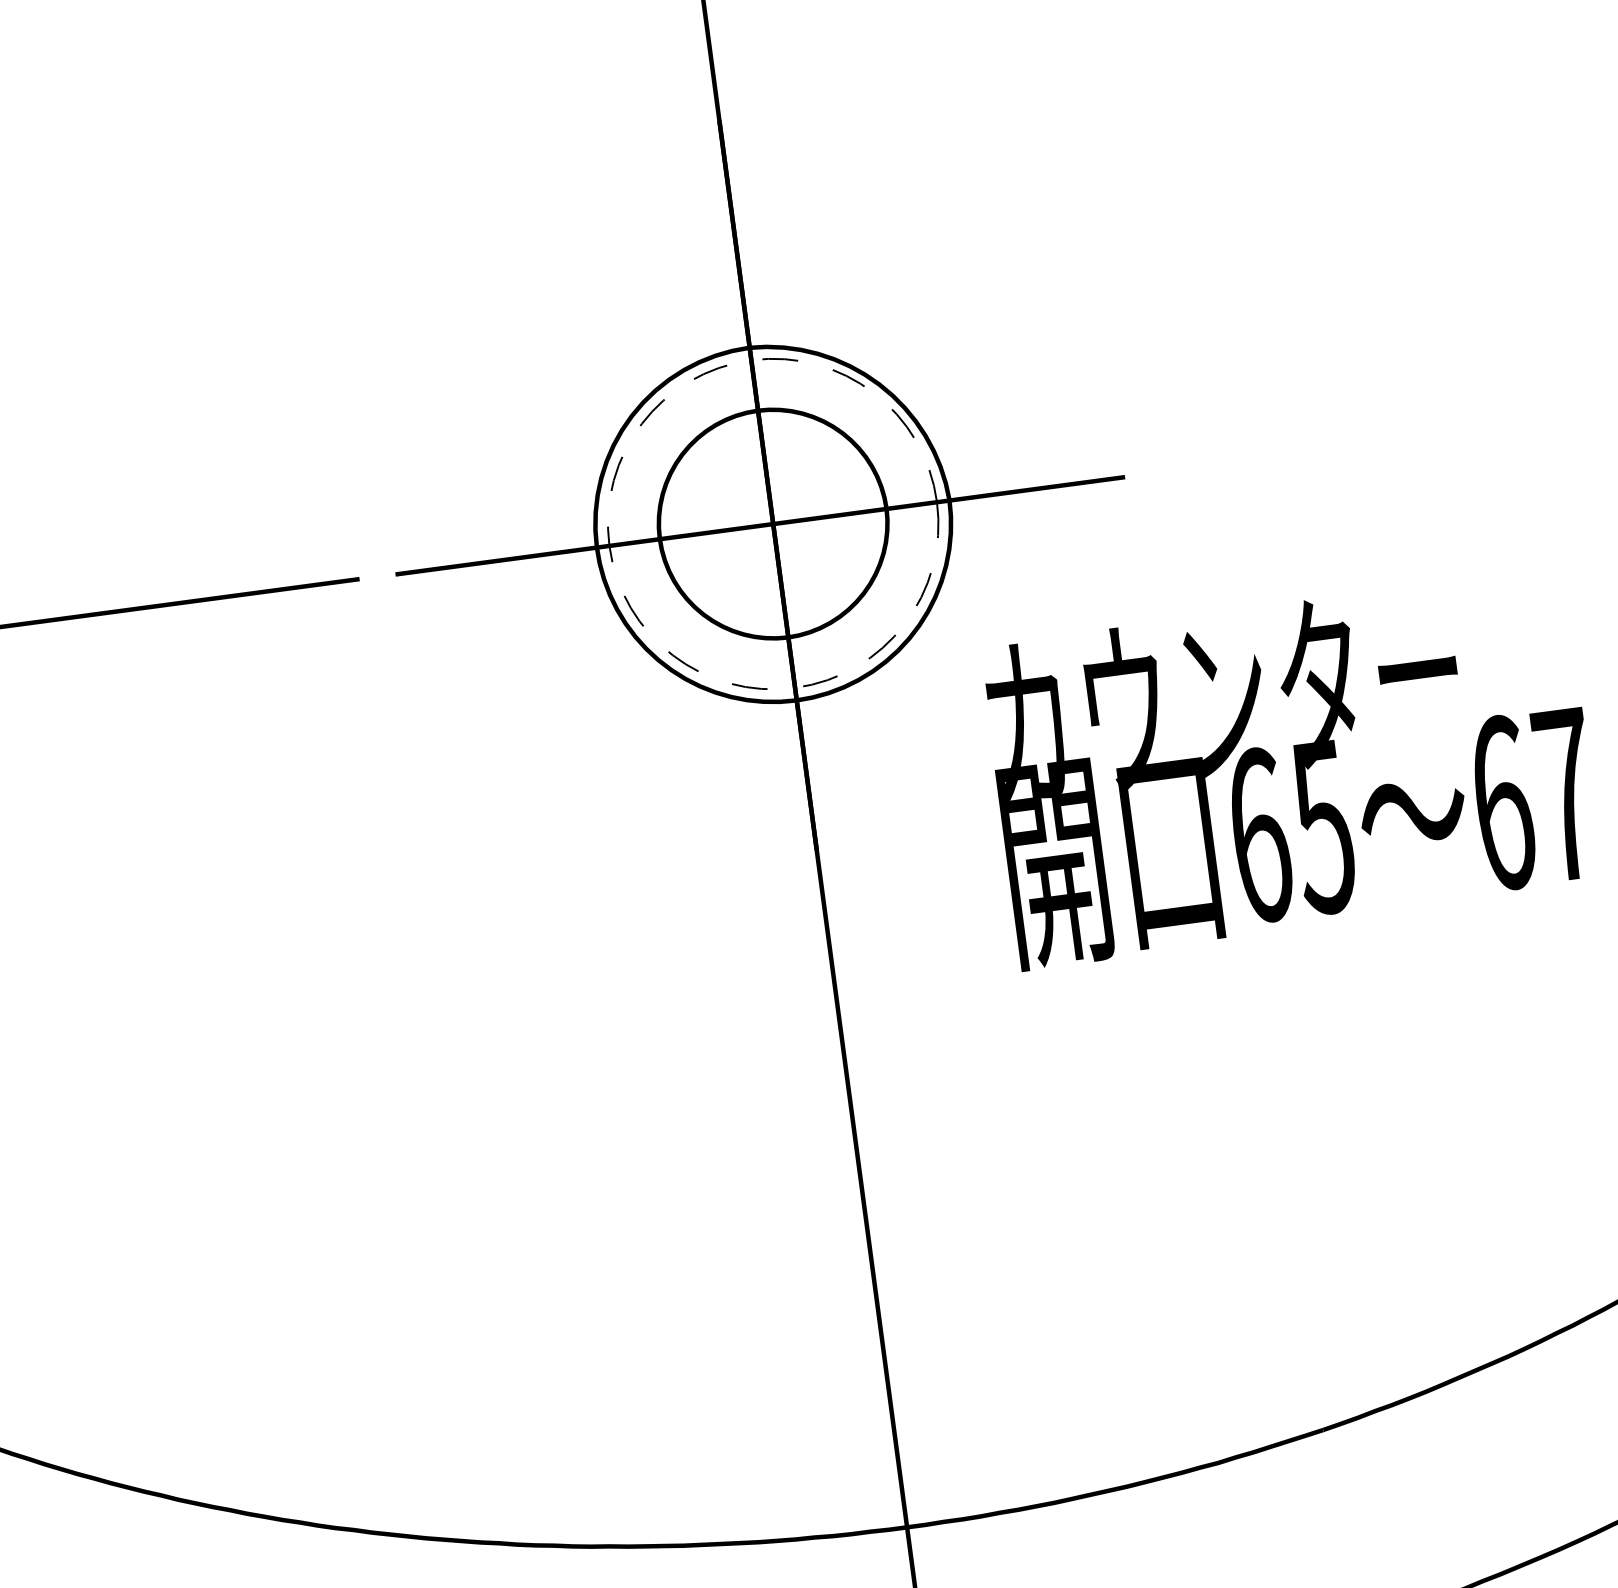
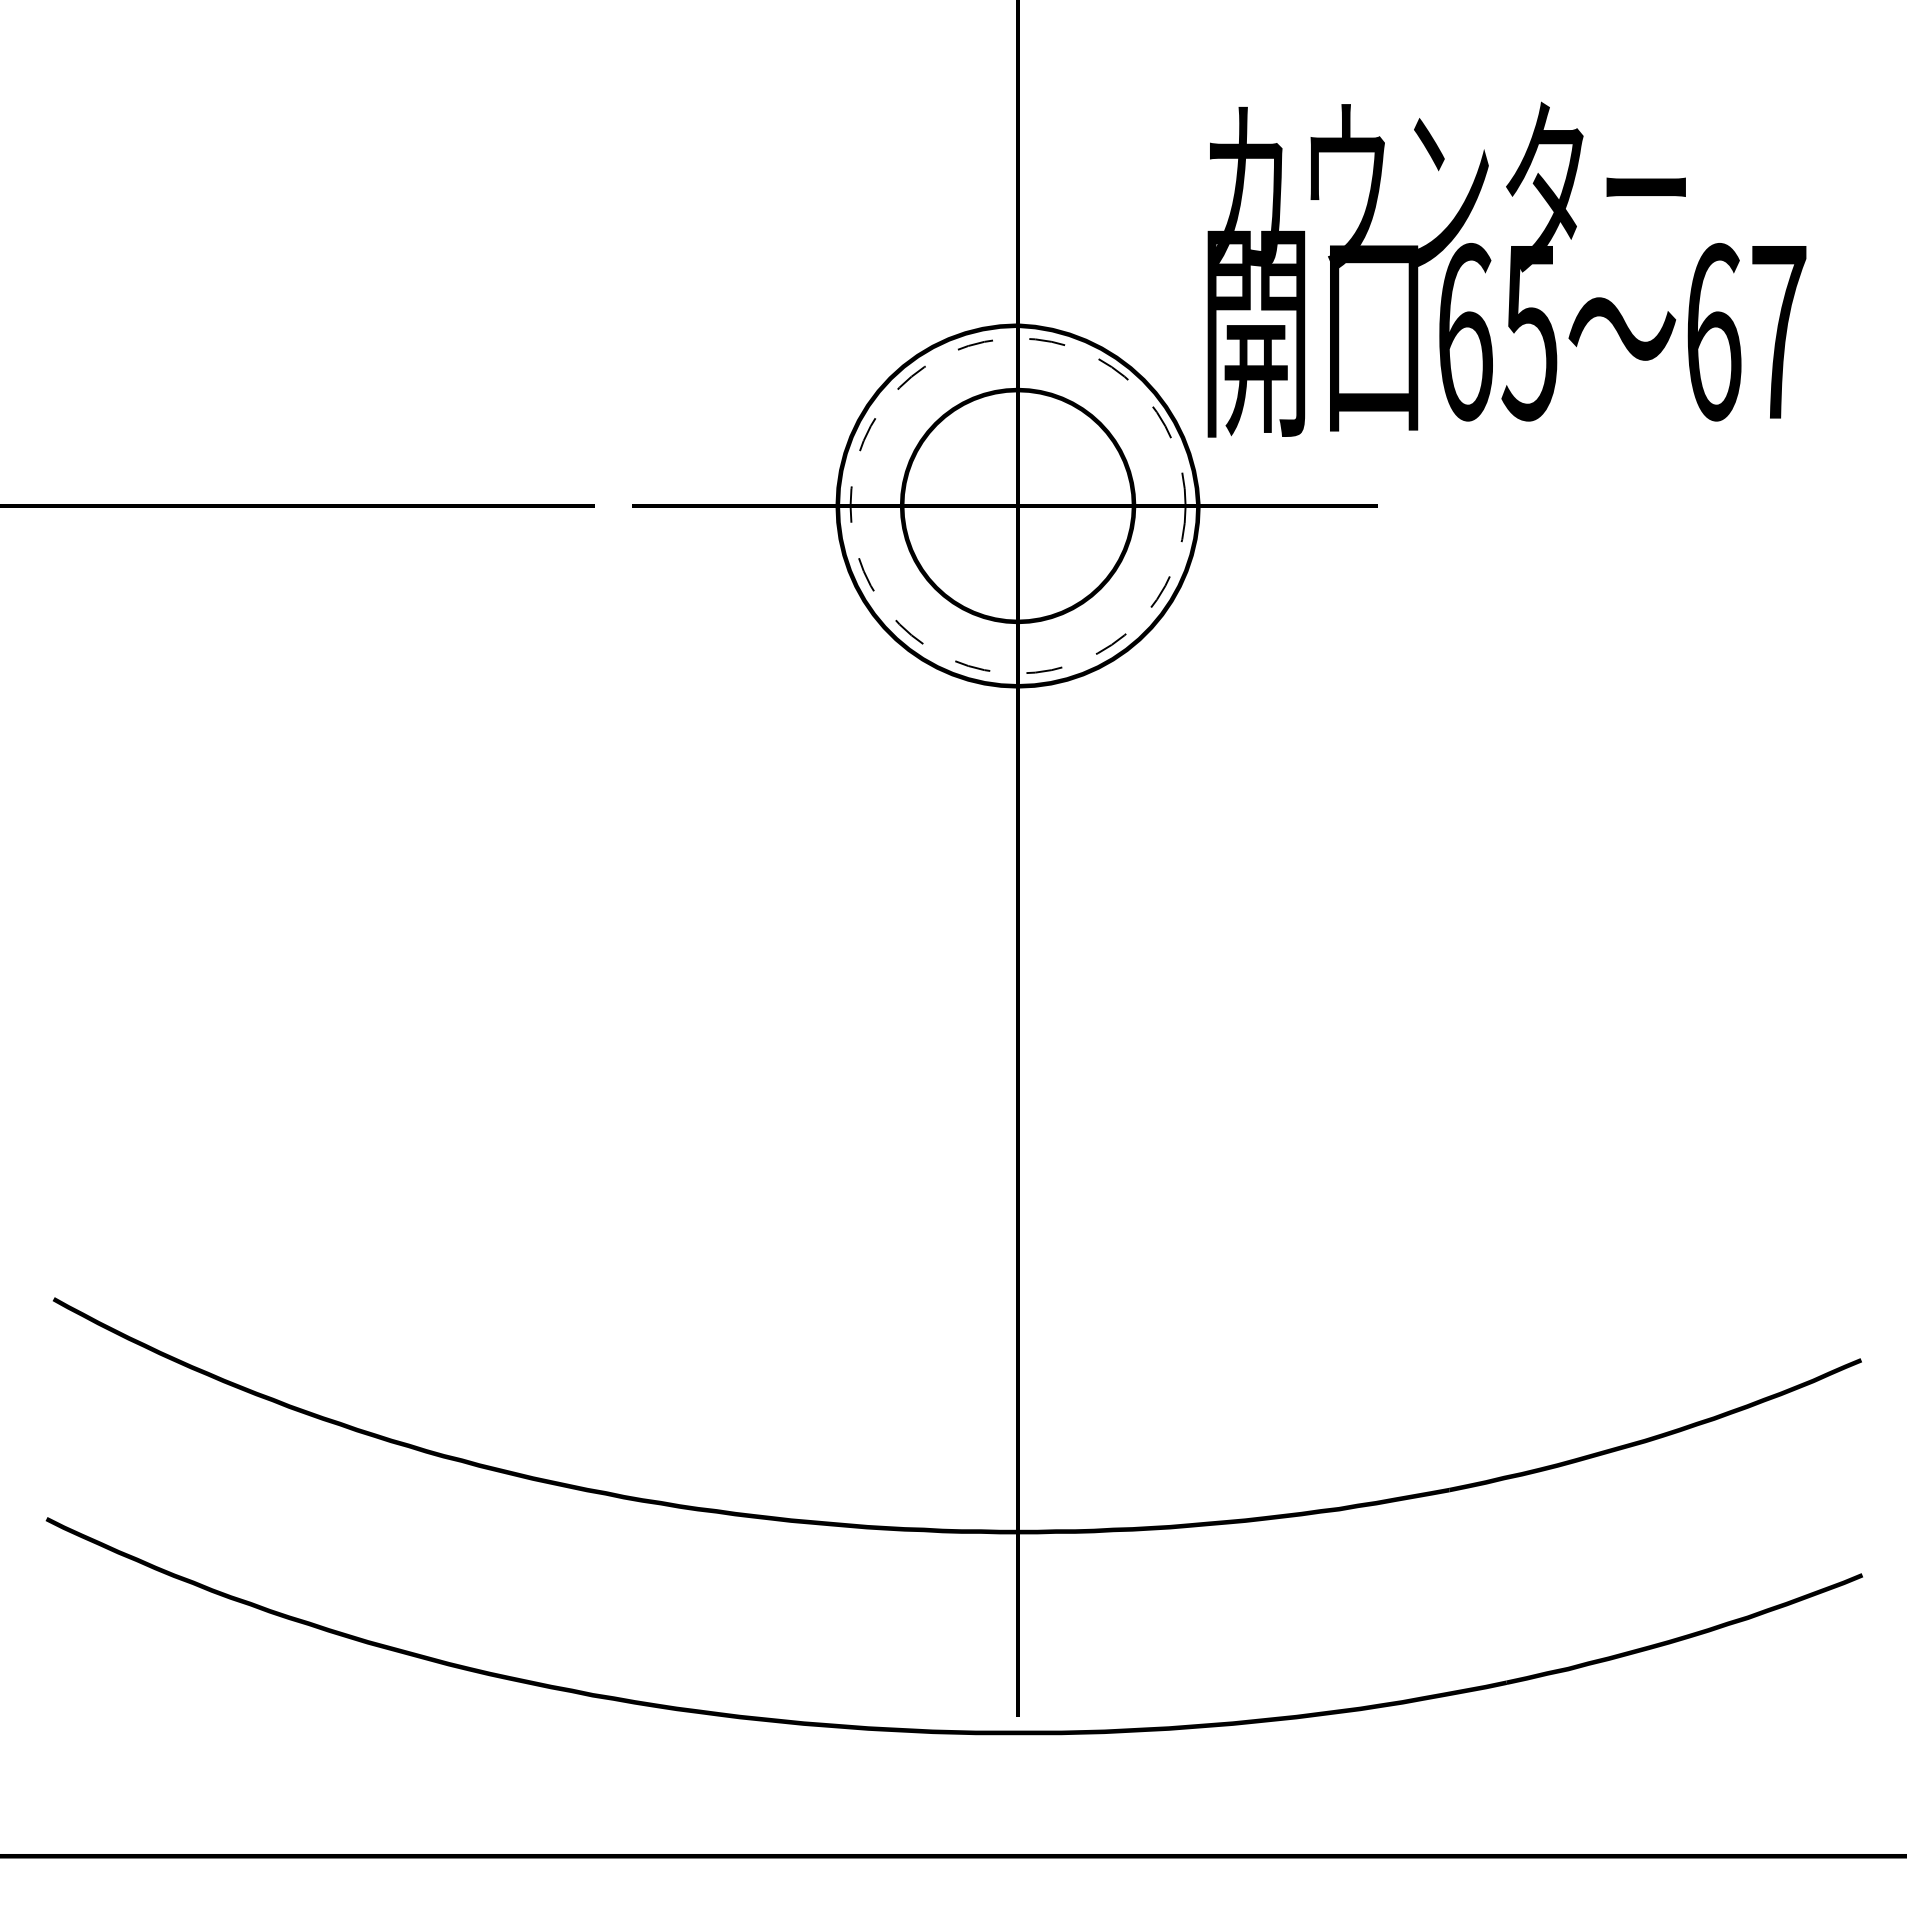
text: (1291, 768) -> (1506, 269), moved

